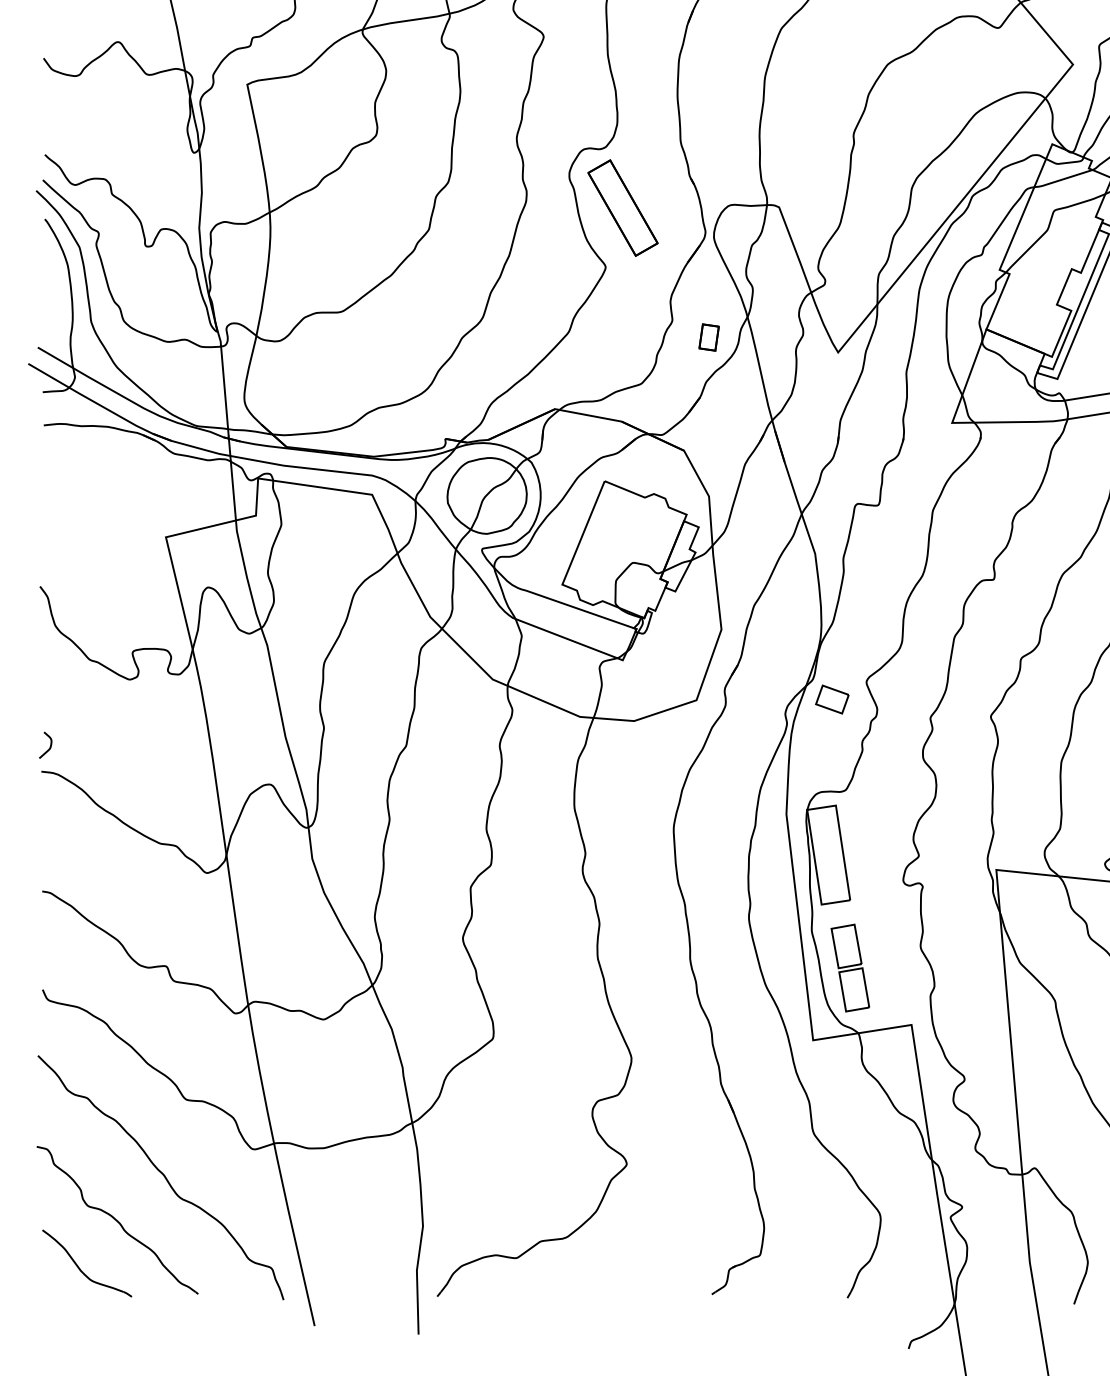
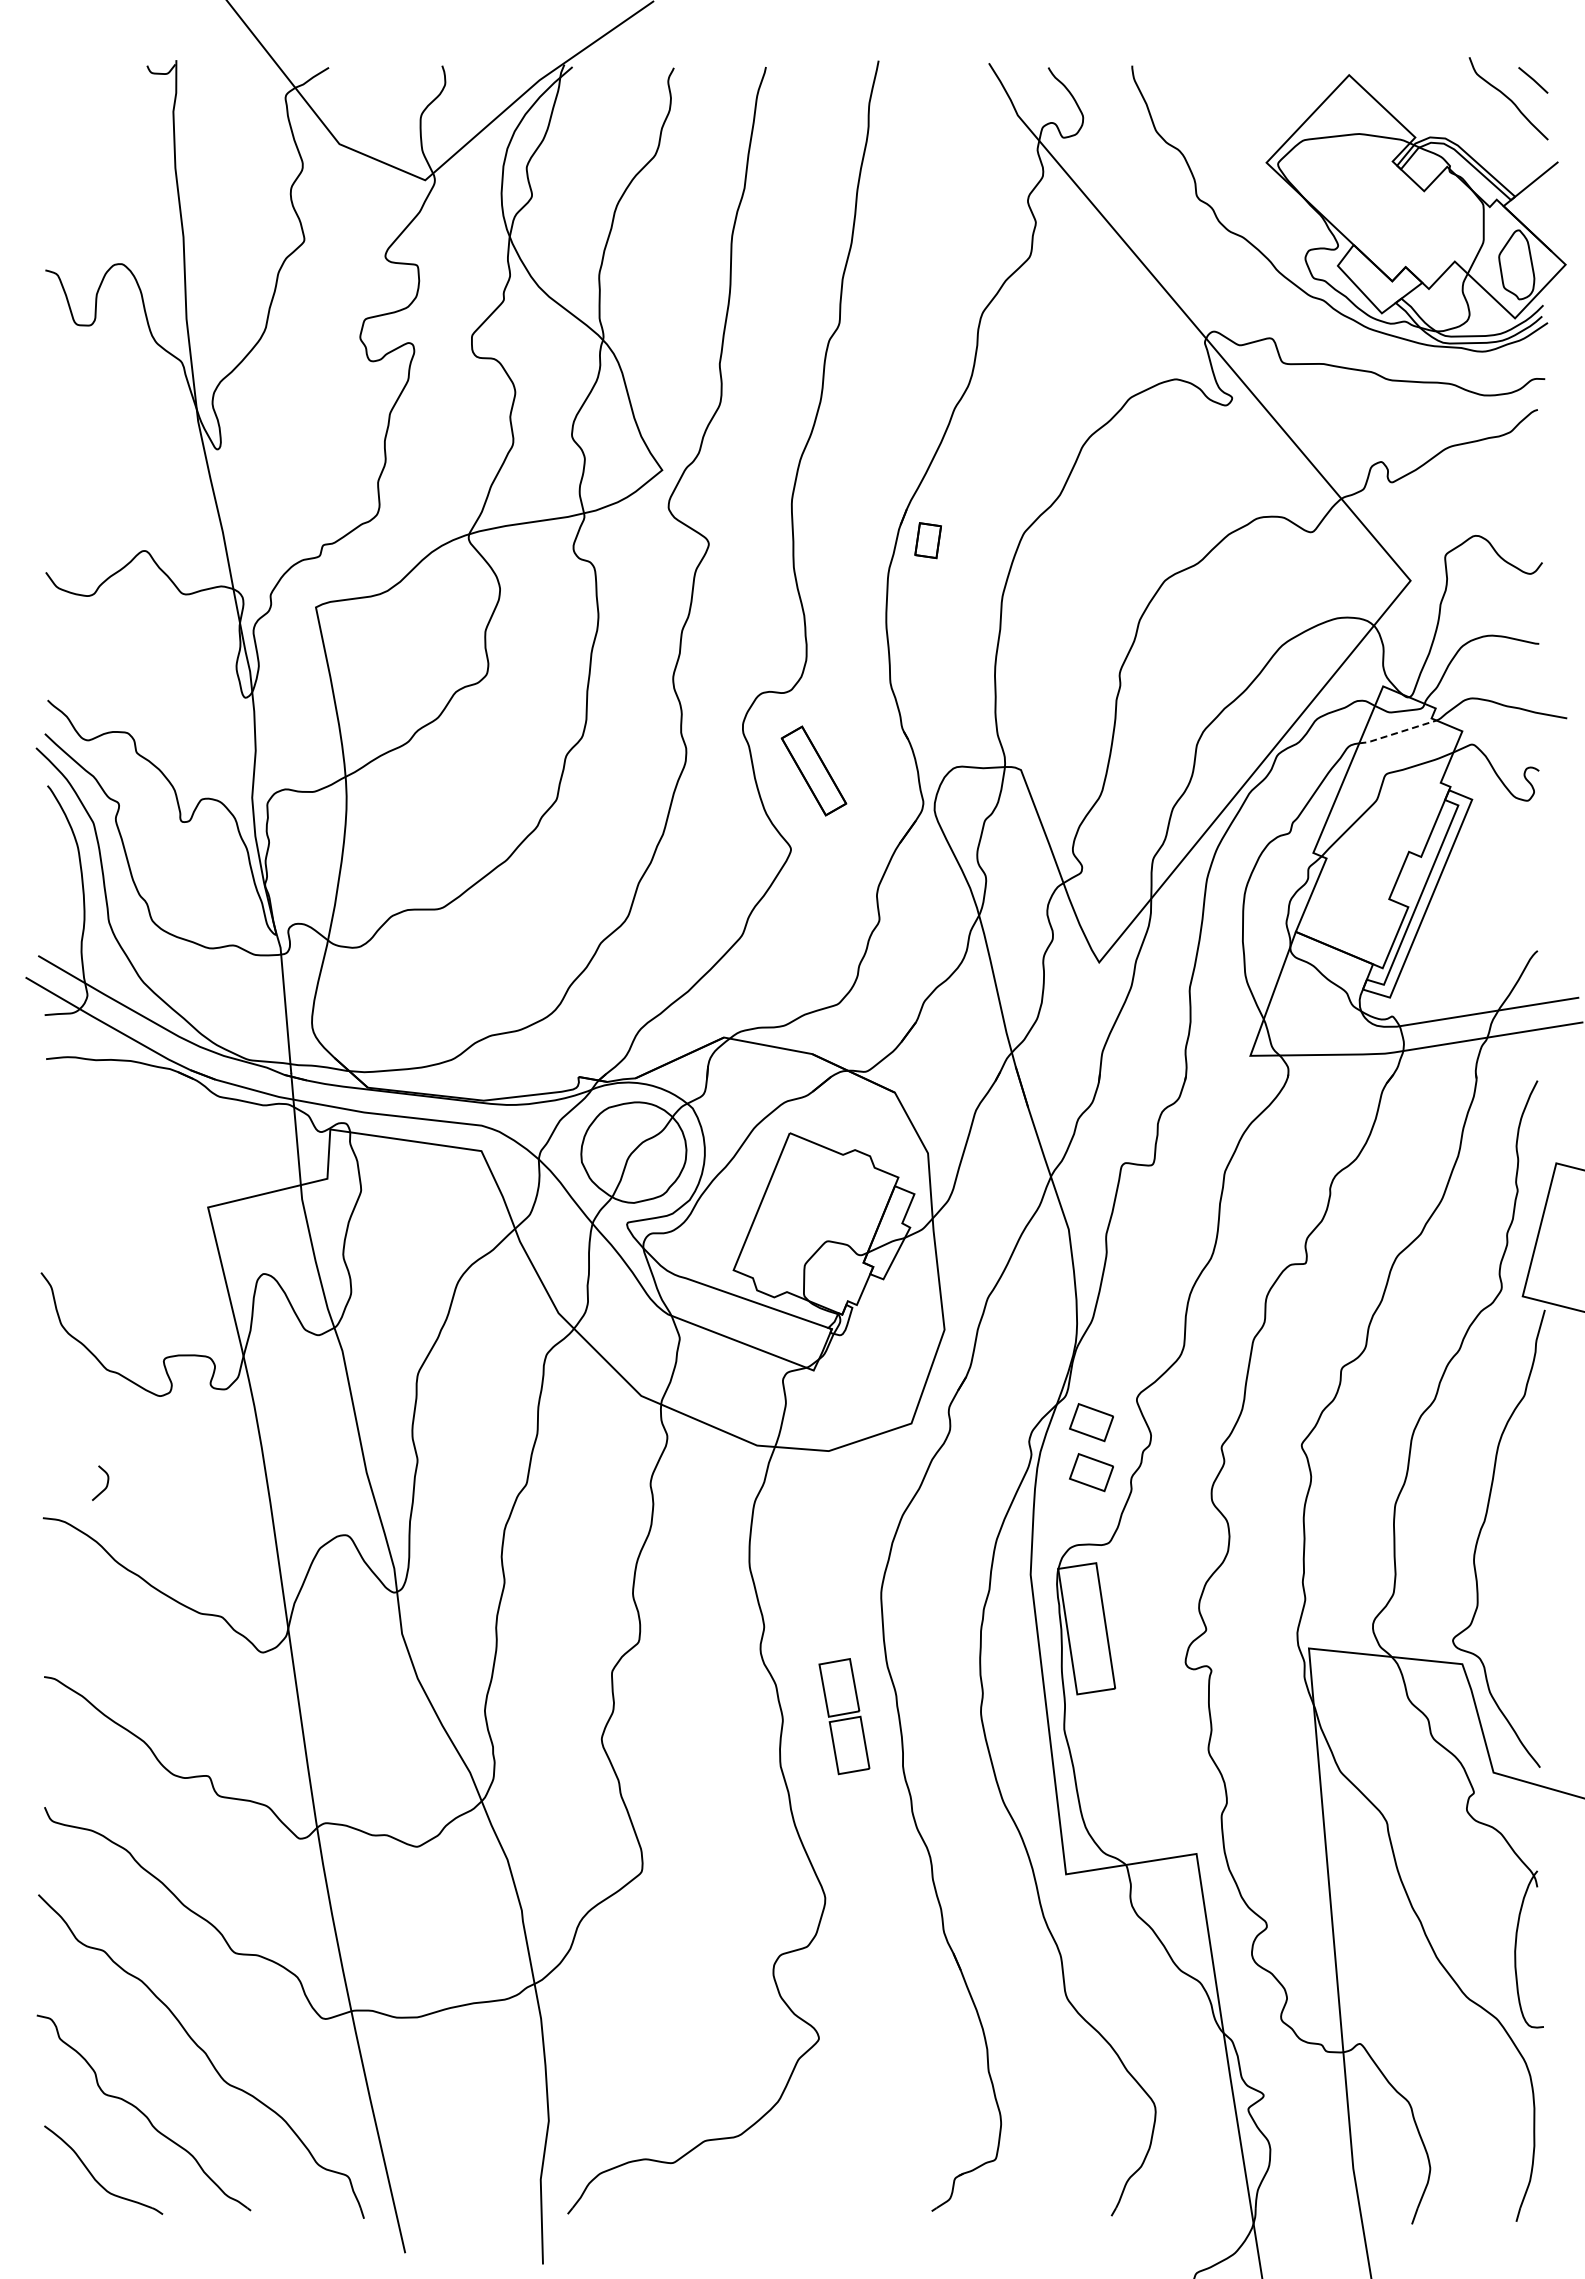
line: (1062, 179) -> (1396, 733), solid -> dashed
part: (622, 207) -> (813, 770), size x0.7
part: (708, 337) -> (927, 540), moved
part: (832, 737) -> (1091, 1472), added
curve: (50, 745) -> (106, 1483), moved
part: (850, 968) -> (844, 1716), moved

